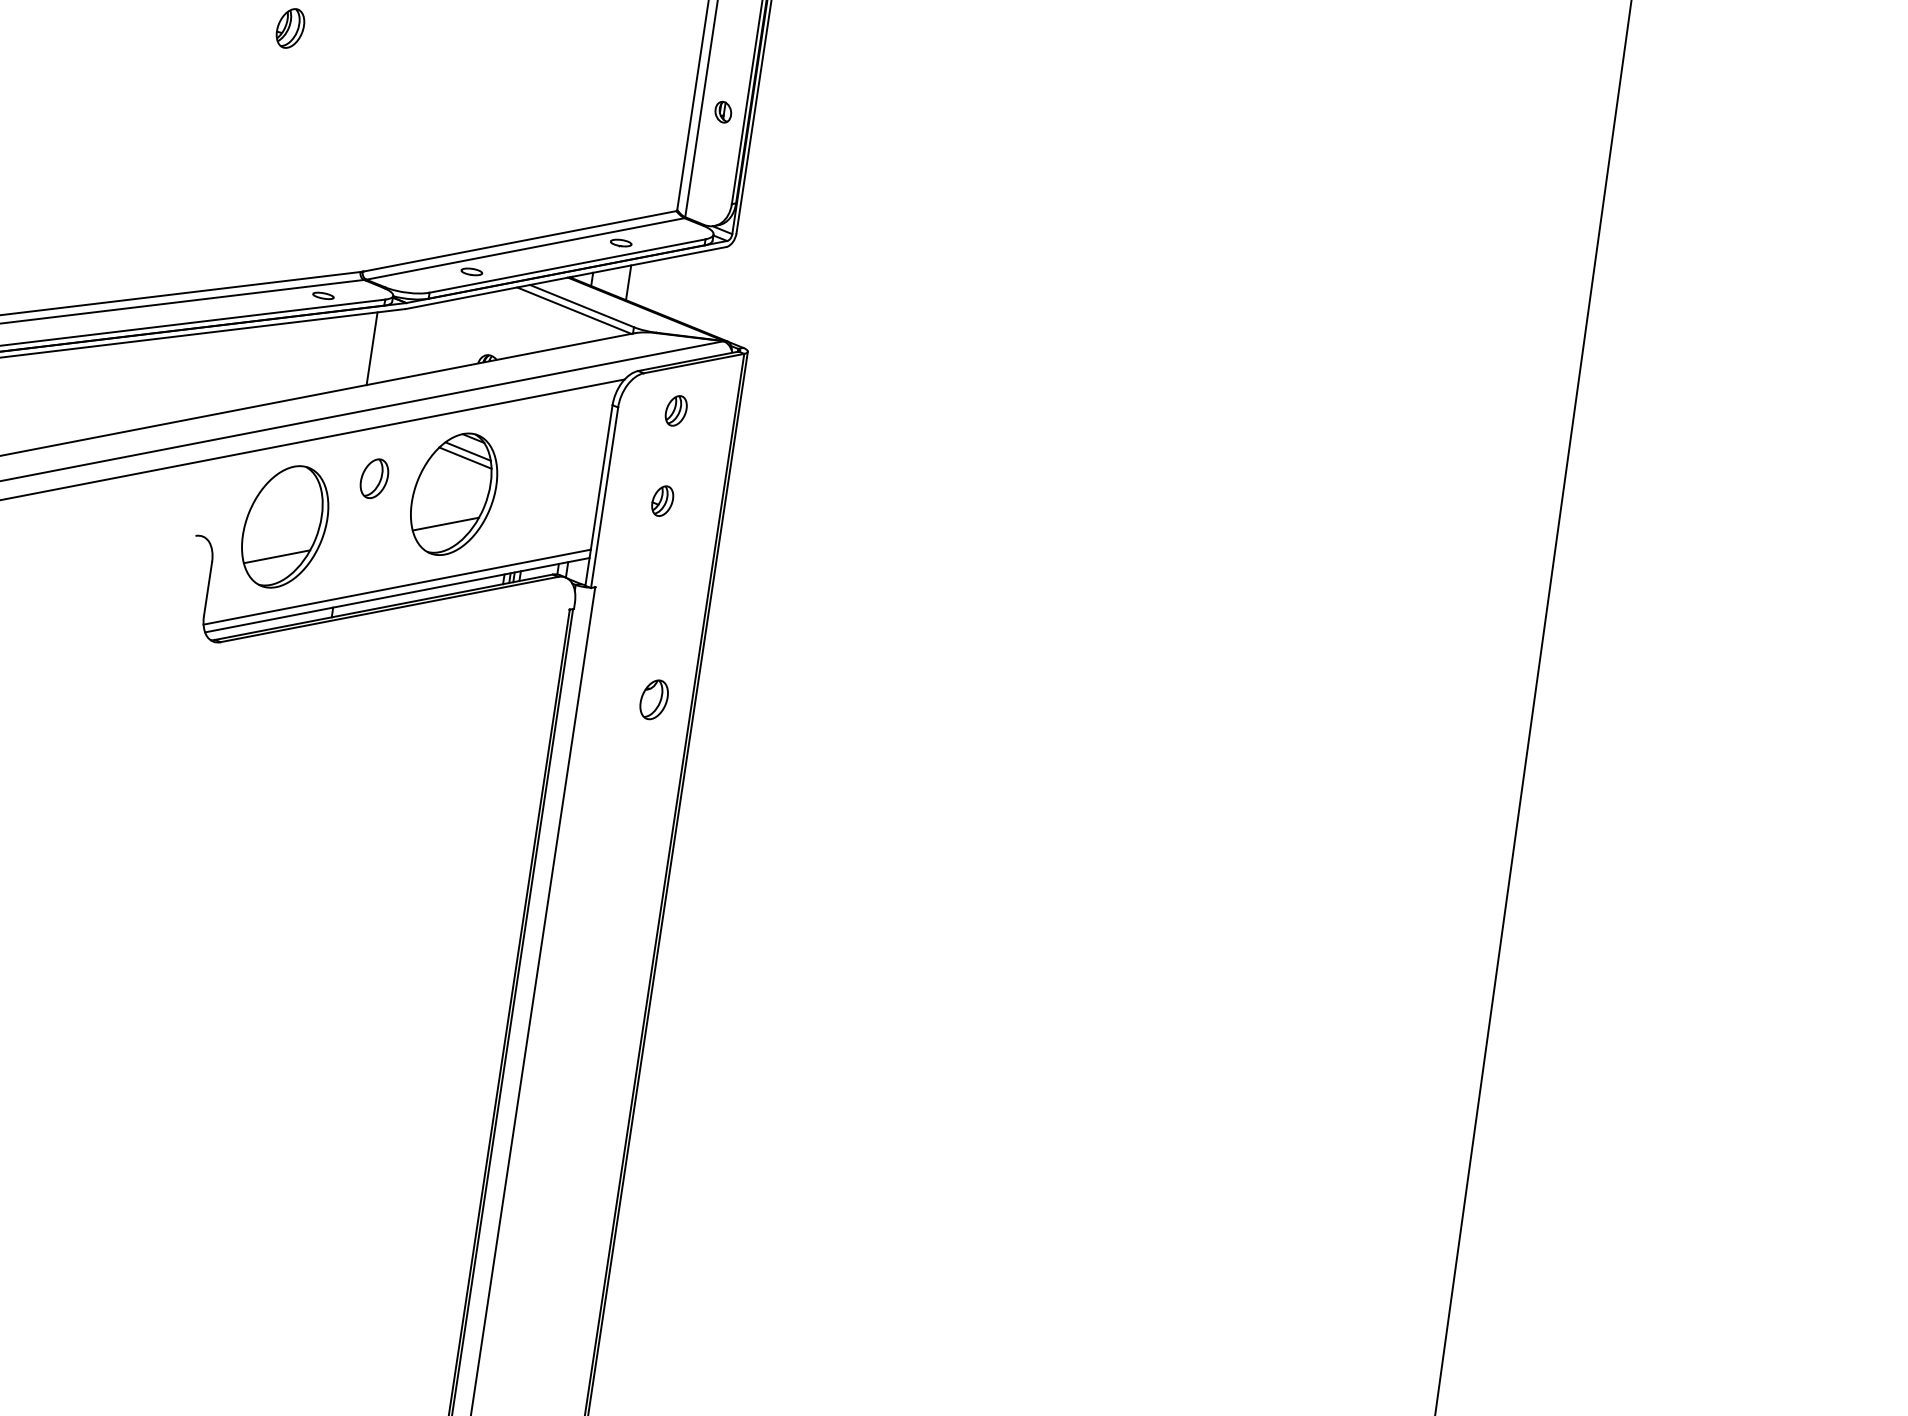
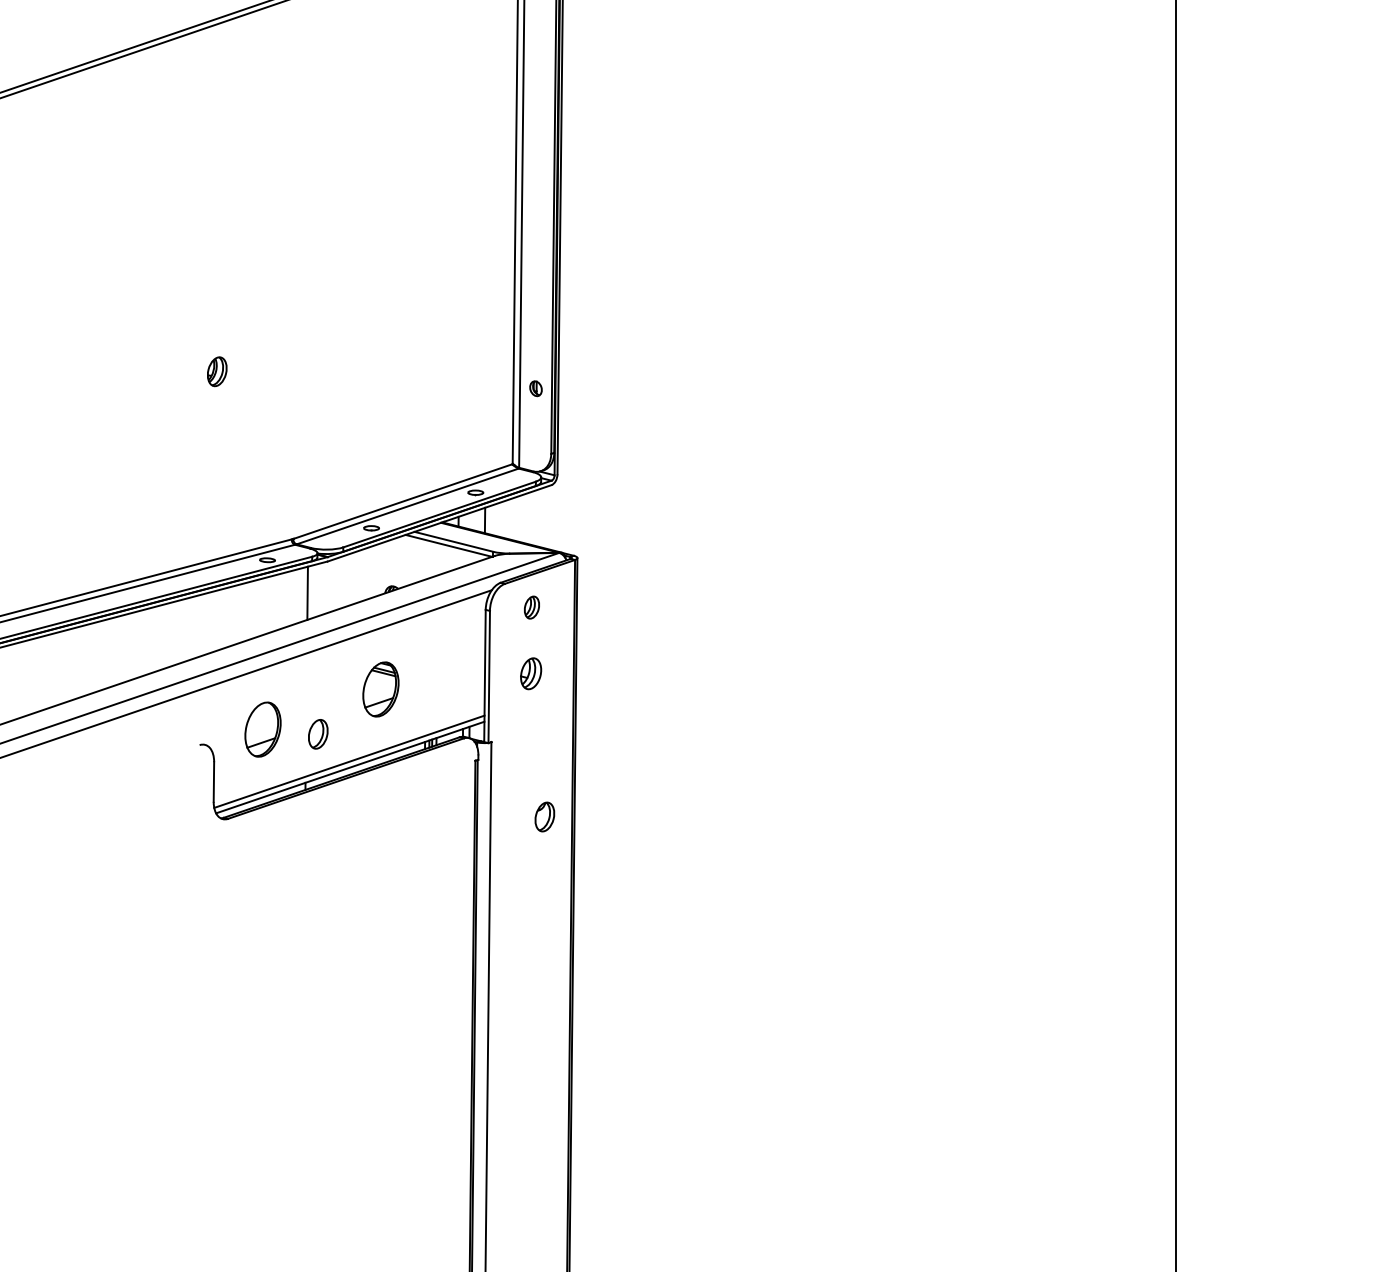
part: (374, 479) -> (318, 734), moved
part: (453, 494) -> (380, 689), size x0.6
part: (663, 500) -> (531, 673), size x1.4
part: (284, 526) -> (262, 729), size x0.6

